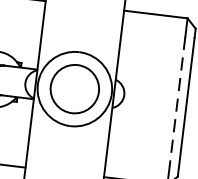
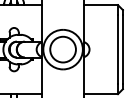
line: (176, 101) -> (117, 49), dashed -> solid

